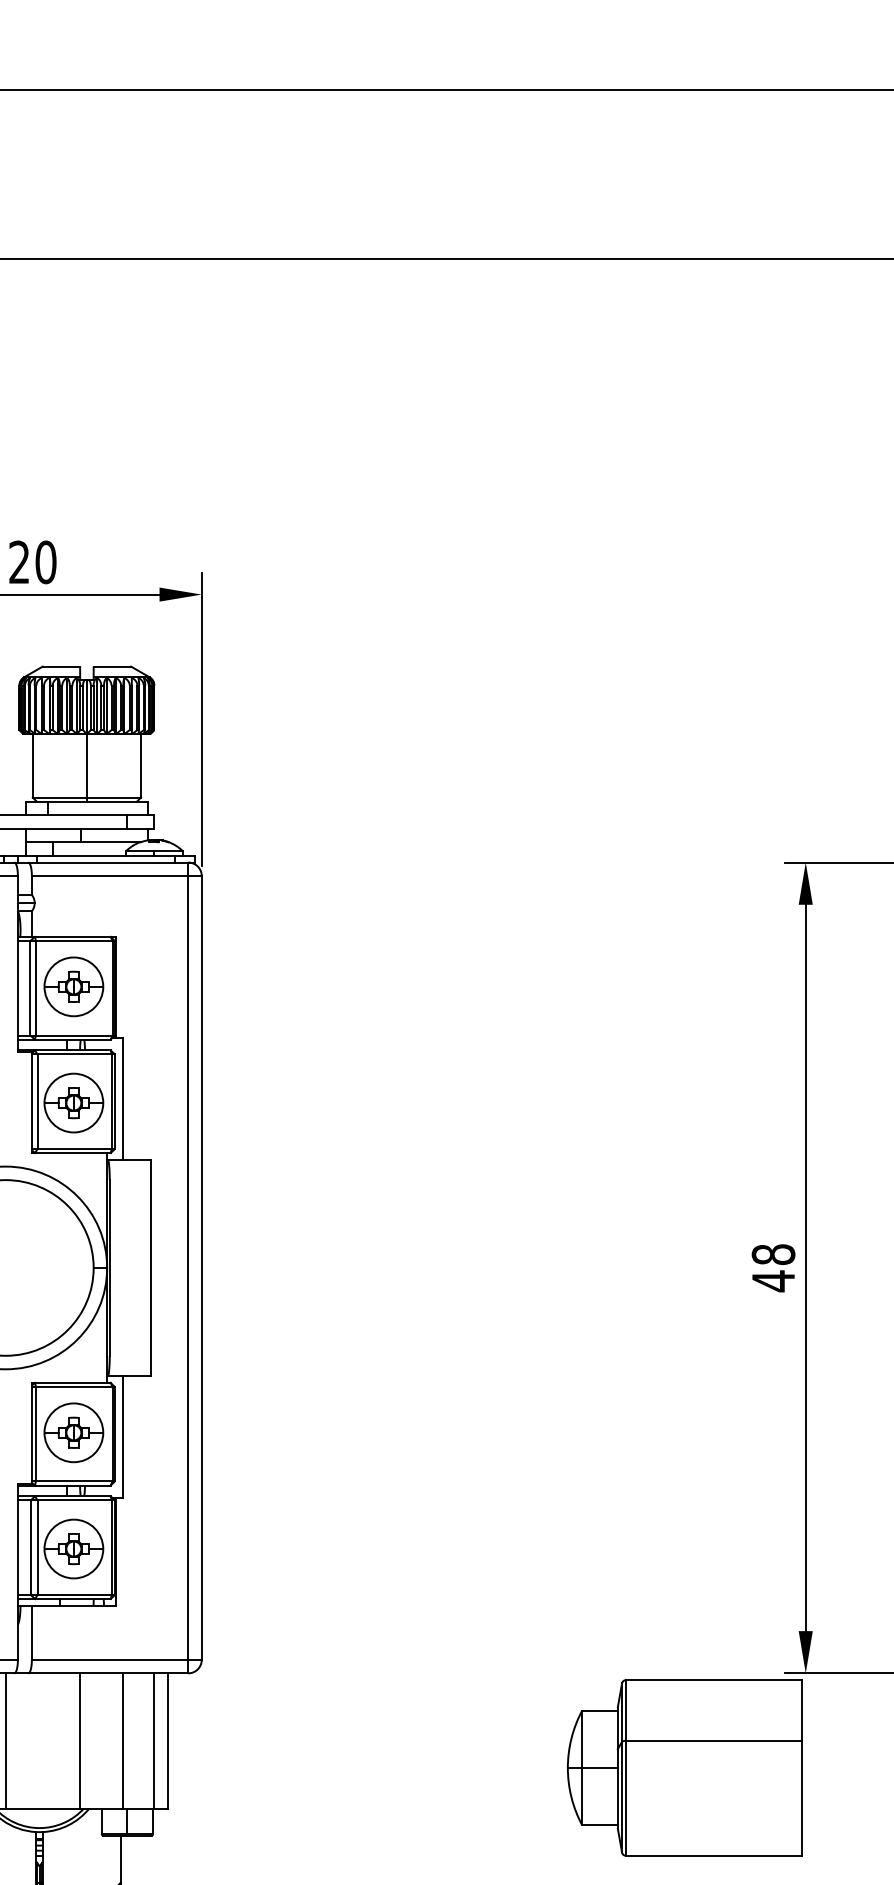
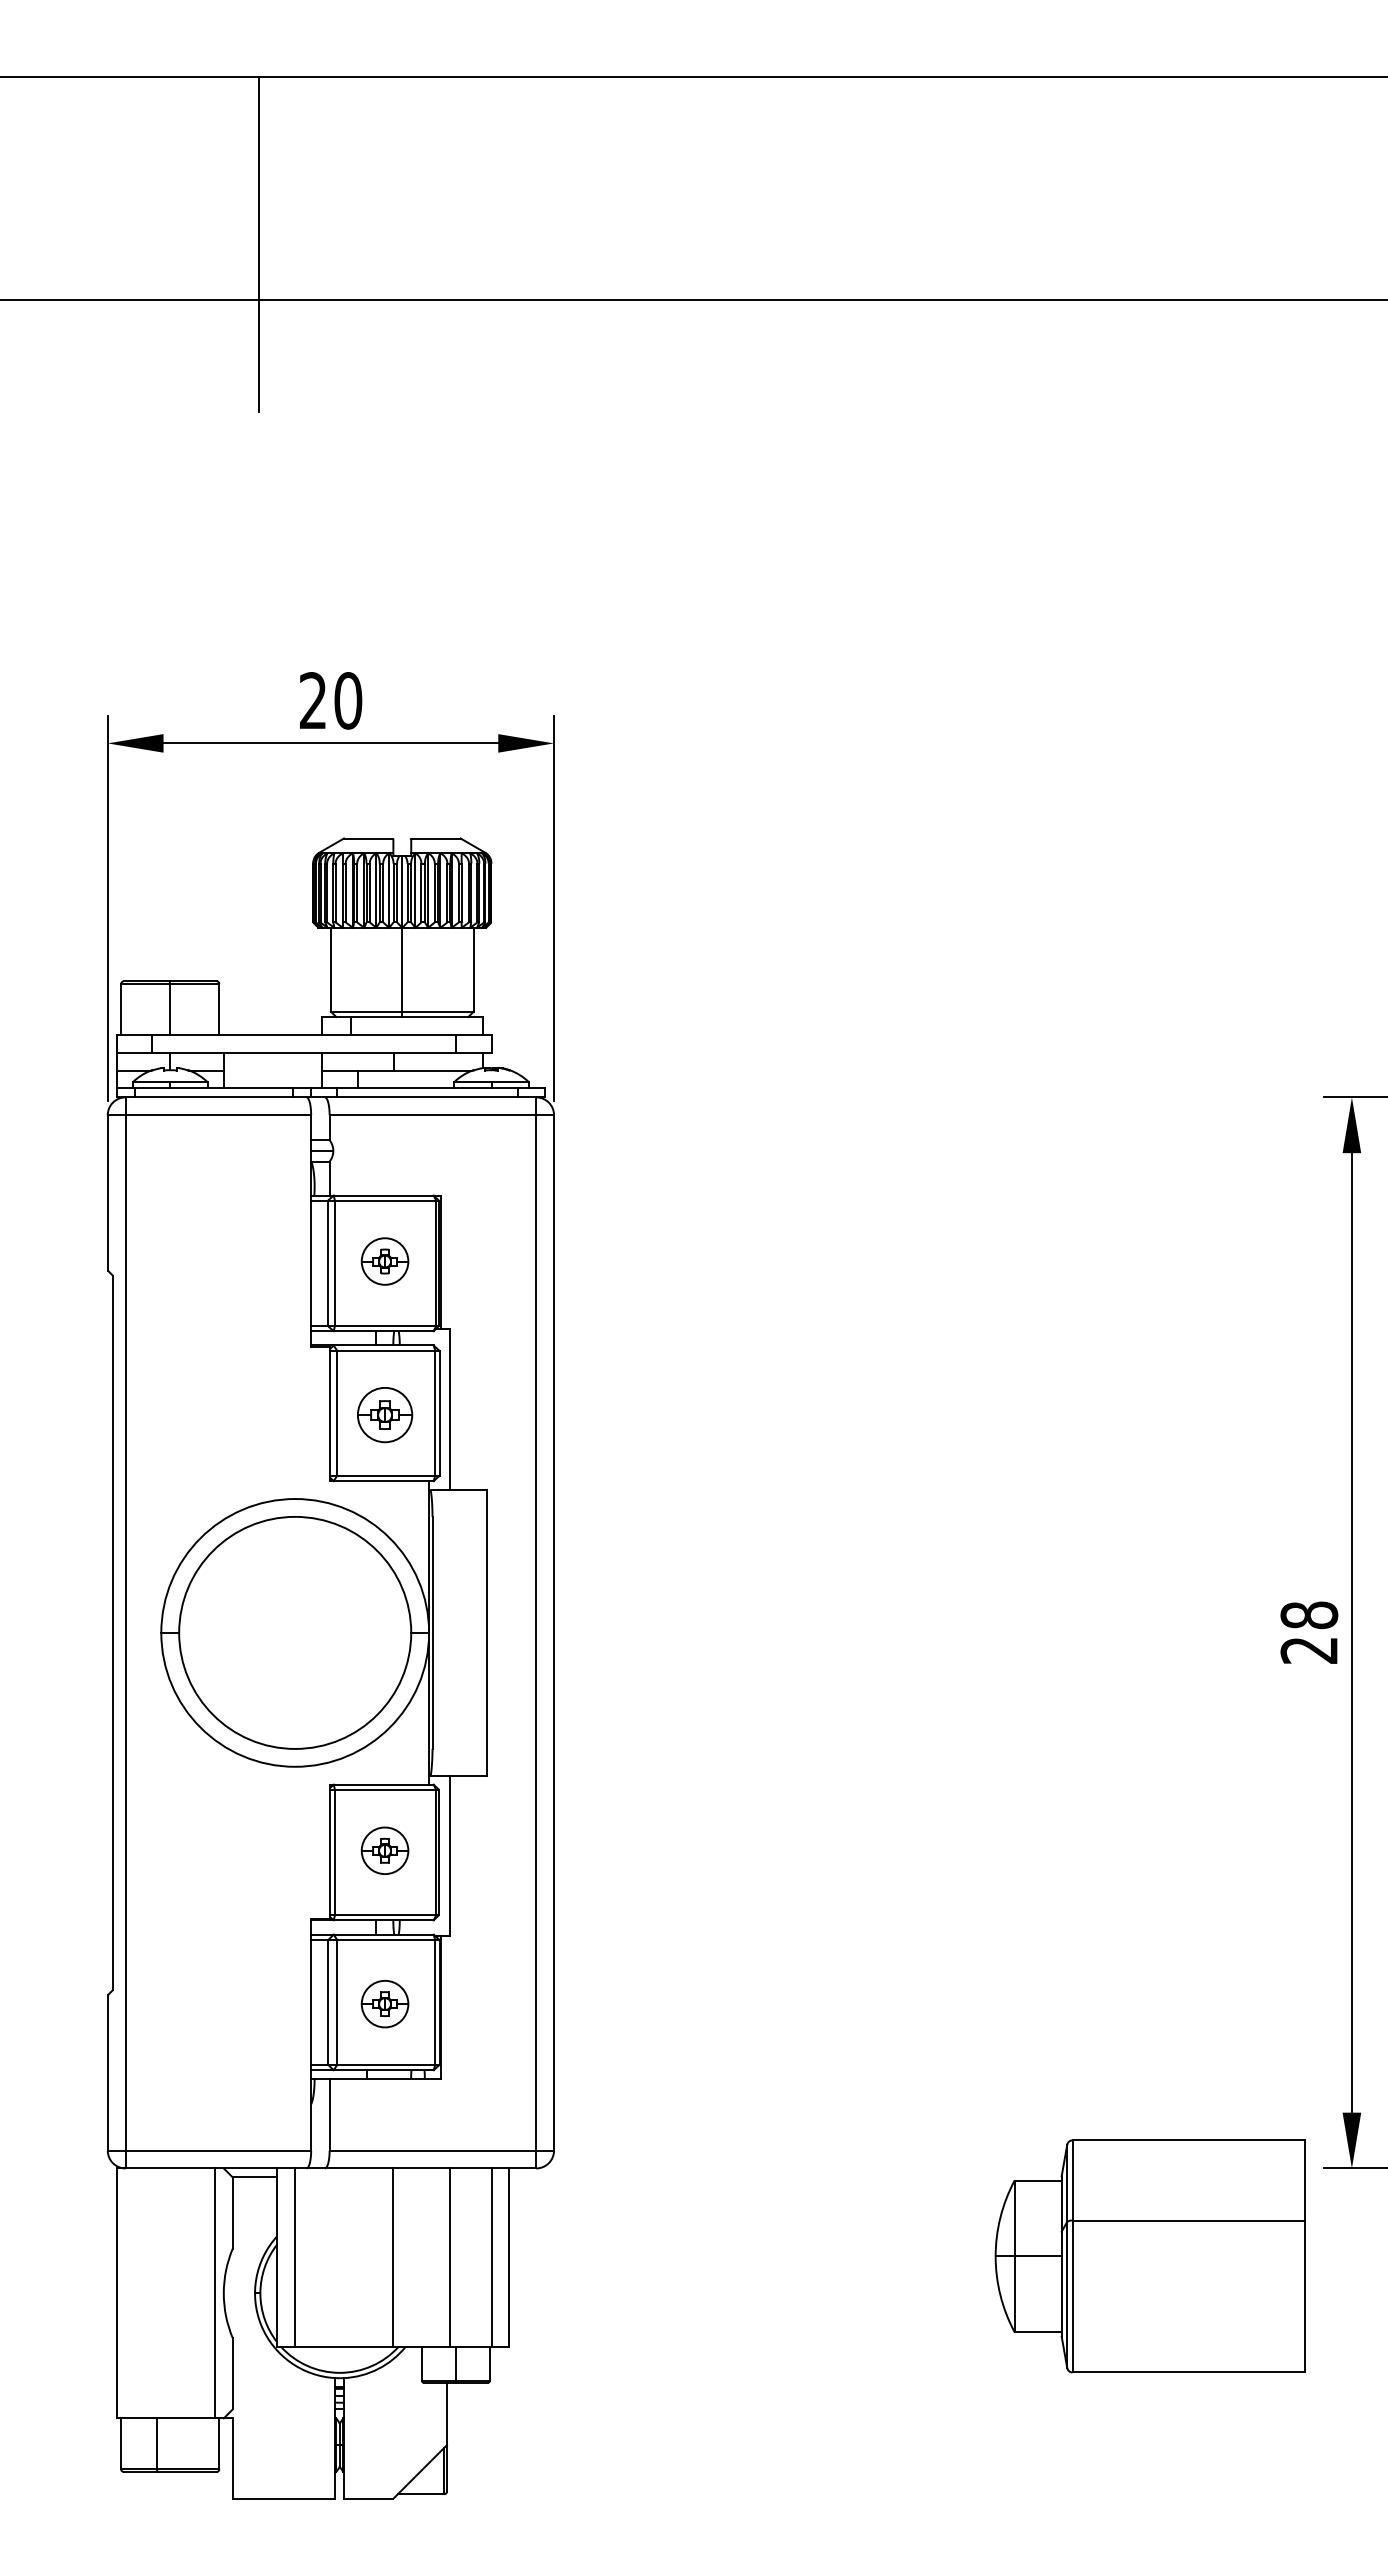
part: (73, 986) -> (384, 1261), size x0.6
part: (73, 1102) -> (384, 1414), size x0.7
text: (772, 1281) -> (1308, 1650), 48 -> 28
part: (73, 1432) -> (384, 1850), size x0.6
part: (73, 1548) -> (384, 2003), size x0.6
part: (684, 1768) -> (1149, 2256), moved

